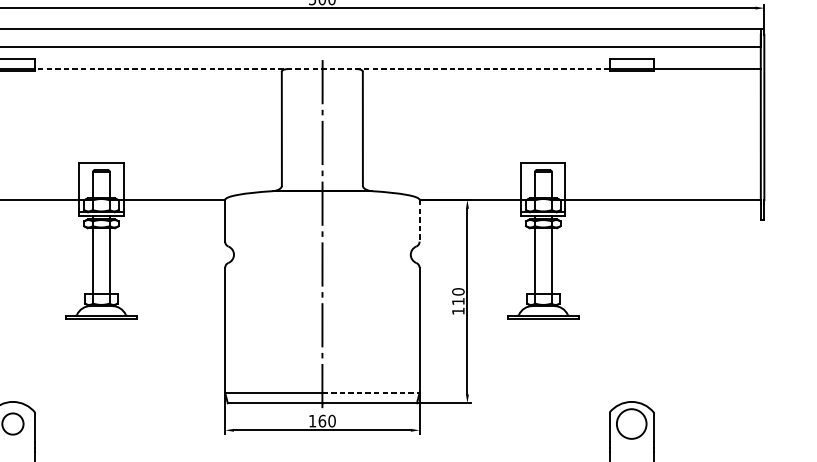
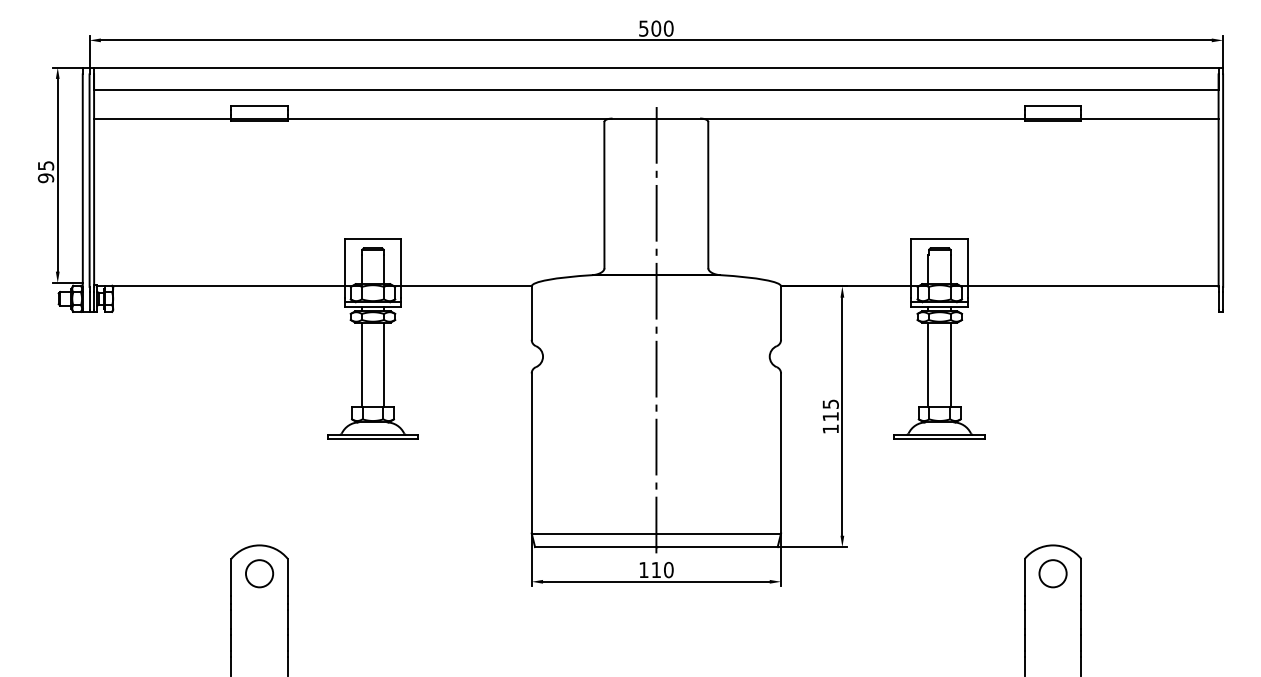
line: (321, 69) -> (655, 118), dashed -> solid
line: (419, 221) -> (781, 313), dashed -> solid
text: (458, 292) -> (830, 404), 110 -> 115
line: (371, 392) -> (719, 533), dashed -> solid
text: (322, 420) -> (656, 569), 160 -> 110
circle: (631, 423) -> (1052, 573), size x0.71

